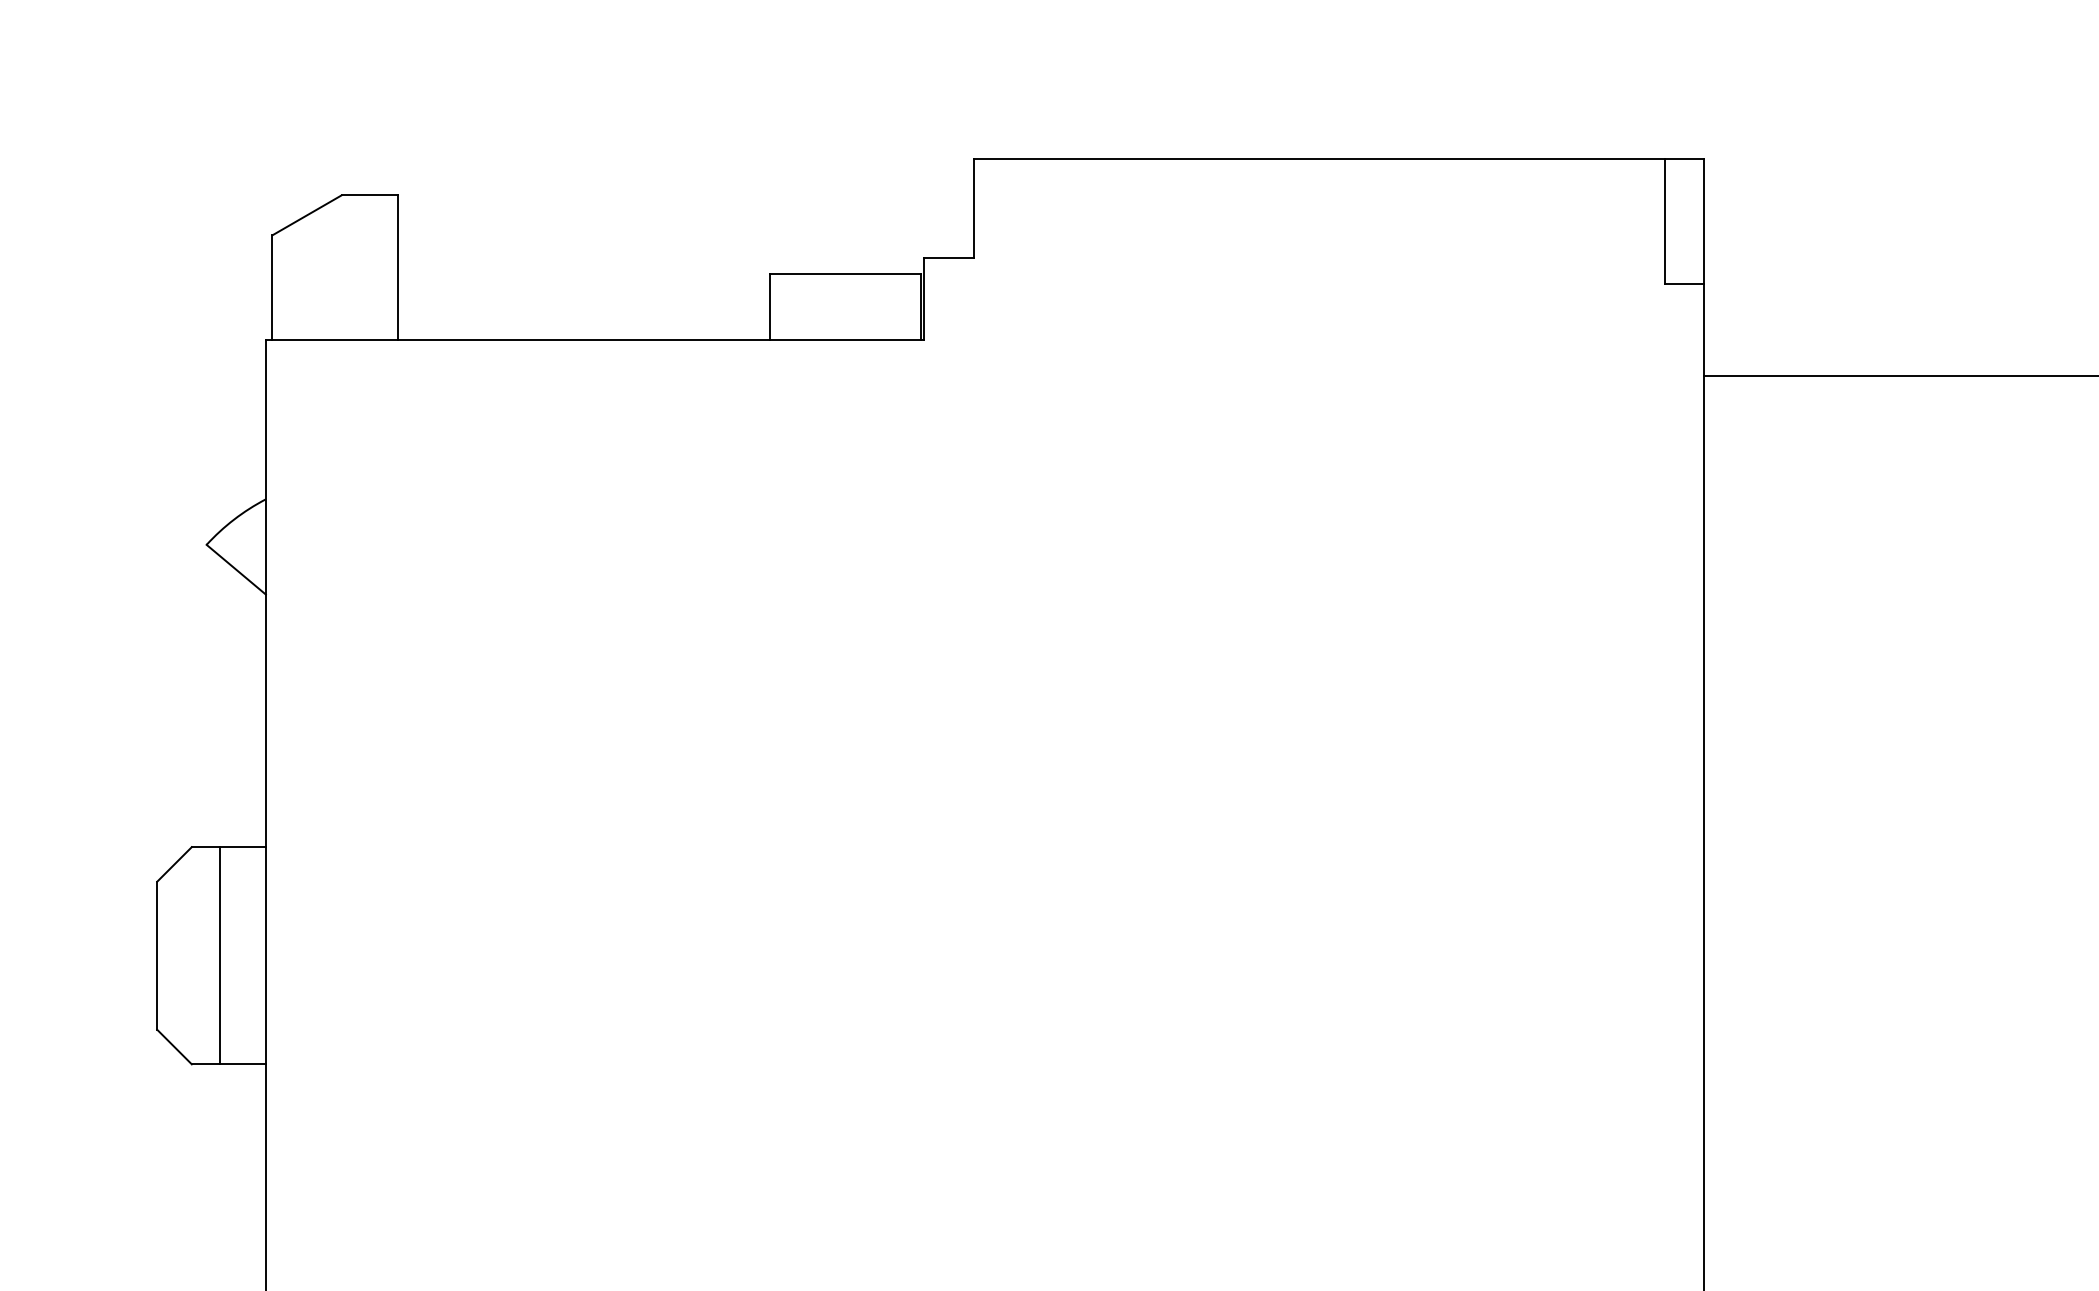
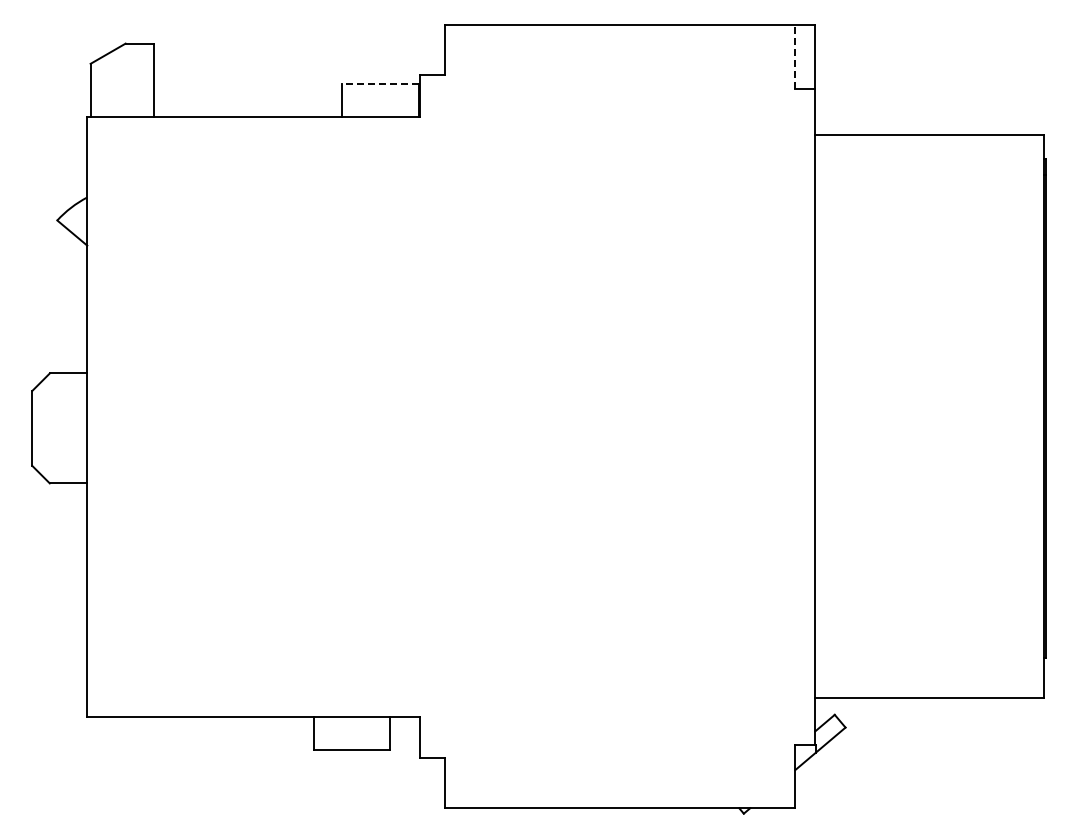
line: (1665, 220) -> (795, 56), solid -> dashed
line: (843, 274) -> (379, 83), solid -> dashed
line: (218, 955) -> (63, 428), removed

